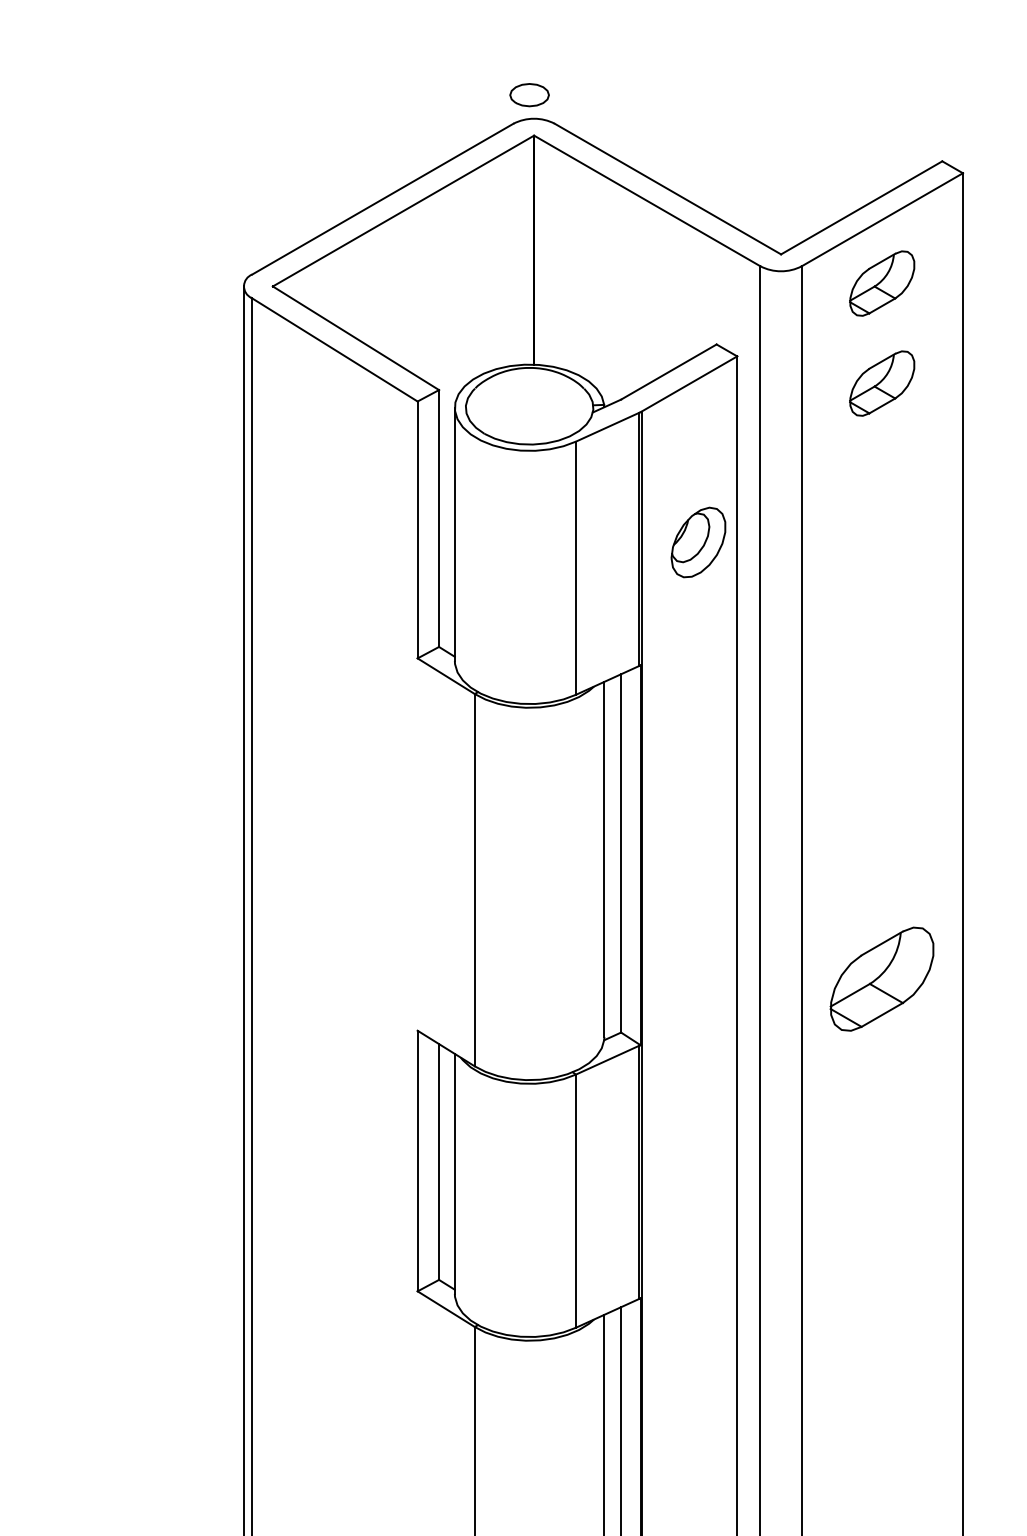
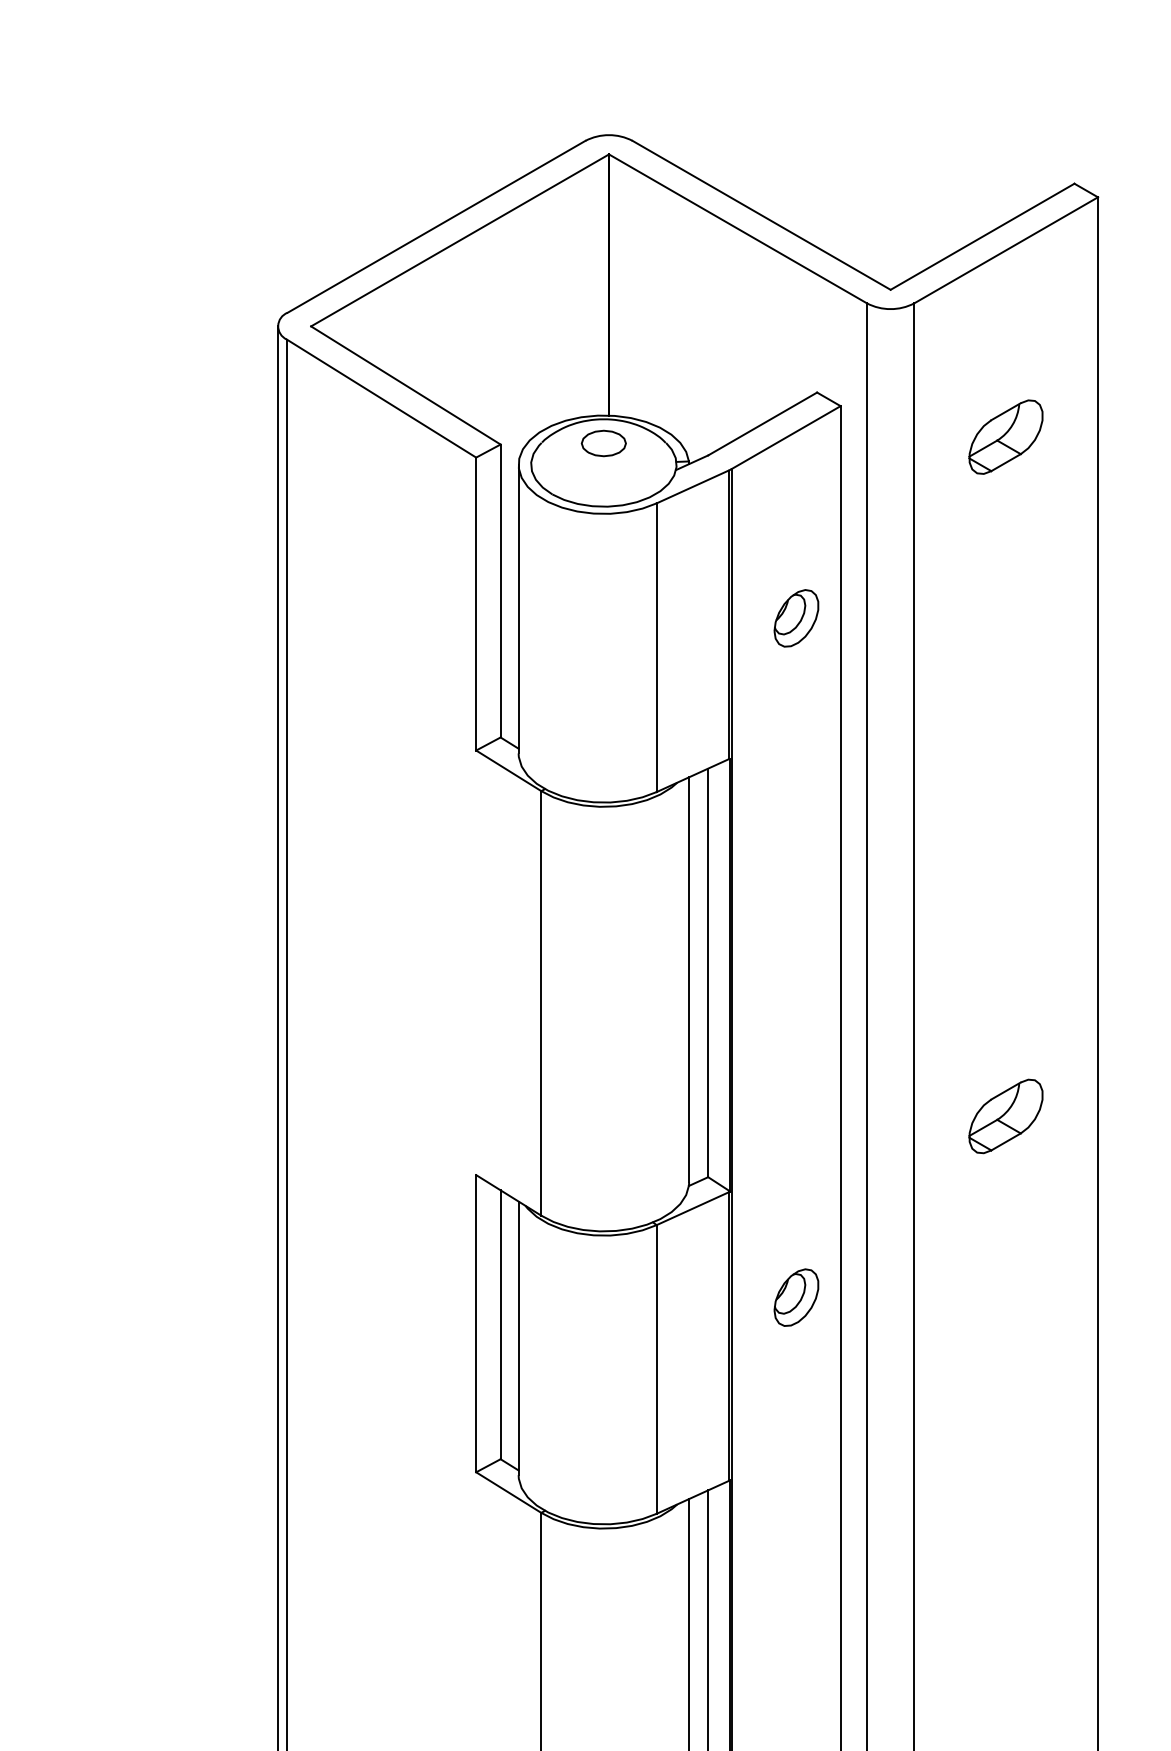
part: (529, 95) -> (603, 443), moved
part: (882, 283) -> (1006, 323), removed
part: (698, 542) -> (796, 618), size x0.71
part: (882, 979) -> (1006, 1116), size x0.62
part: (698, 1137) -> (796, 1296), added

